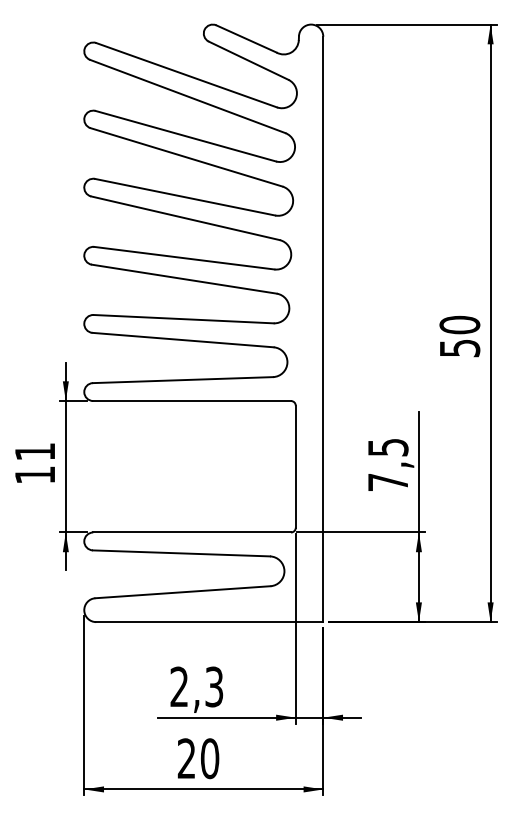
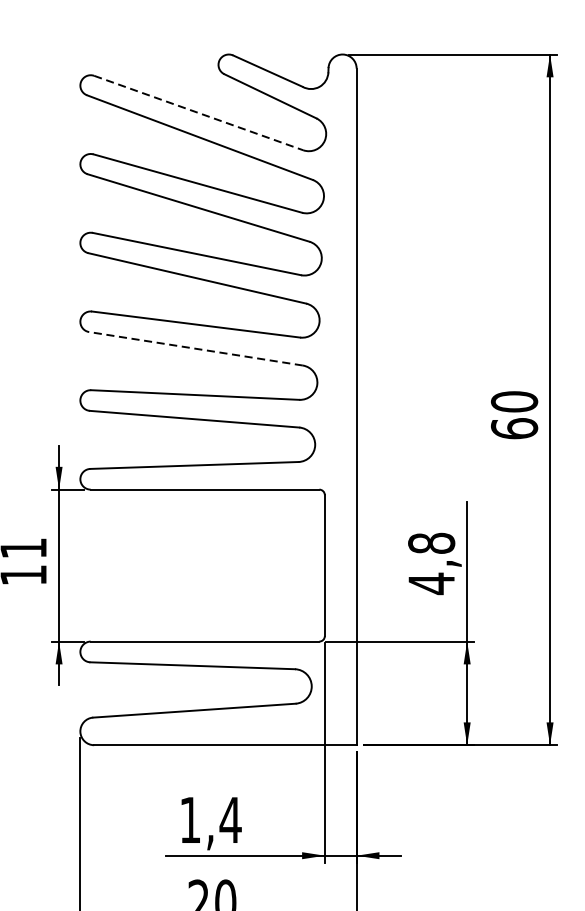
line: (186, 75) -> (198, 113), solid -> dashed
line: (184, 279) -> (196, 349), solid -> dashed
text: (459, 348) -> (514, 428), 50 -> 60
text: (387, 465) -> (430, 564), 7,5 -> 4,8
text: (196, 686) -> (210, 819), 2,3 -> 1,4

